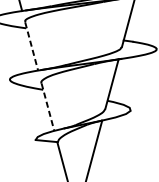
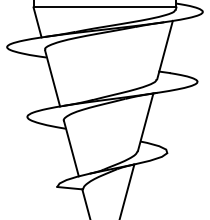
line: (31, 46) -> (52, 78), dashed -> solid
line: (47, 107) -> (71, 149), dashed -> solid

